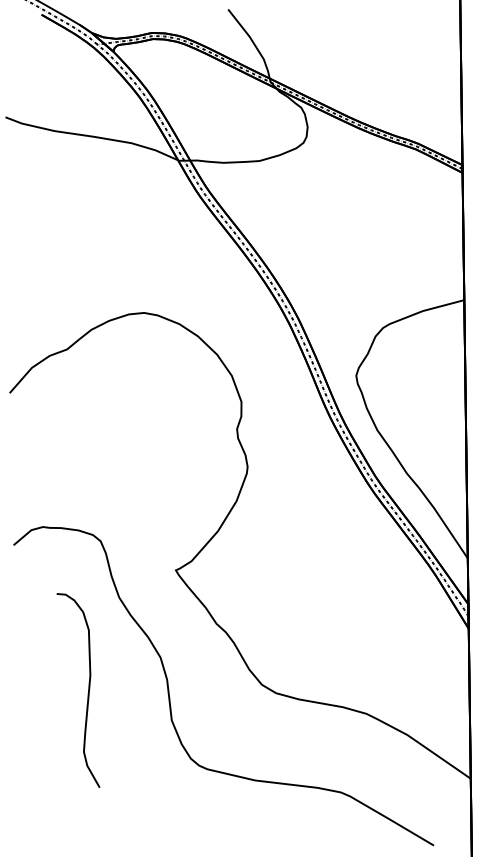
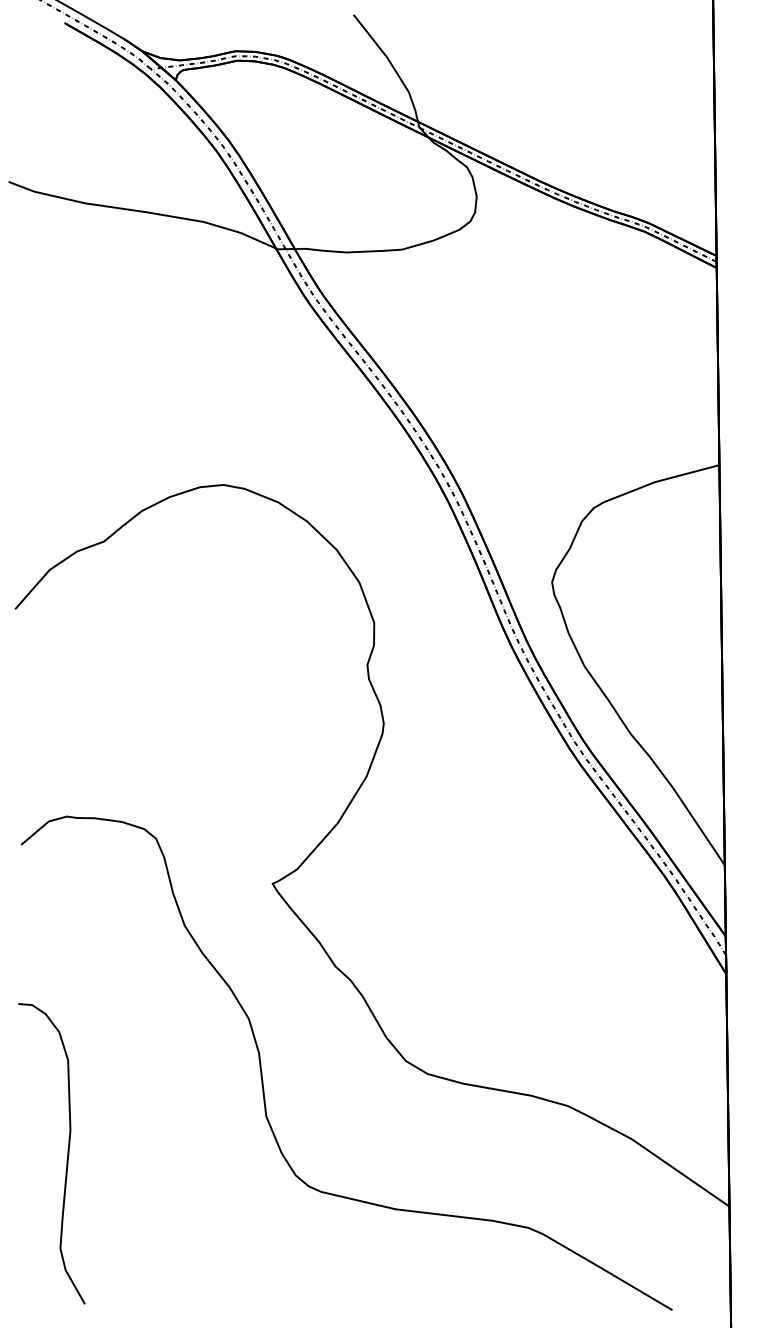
curve: (87, 693) -> (65, 1158), moved

